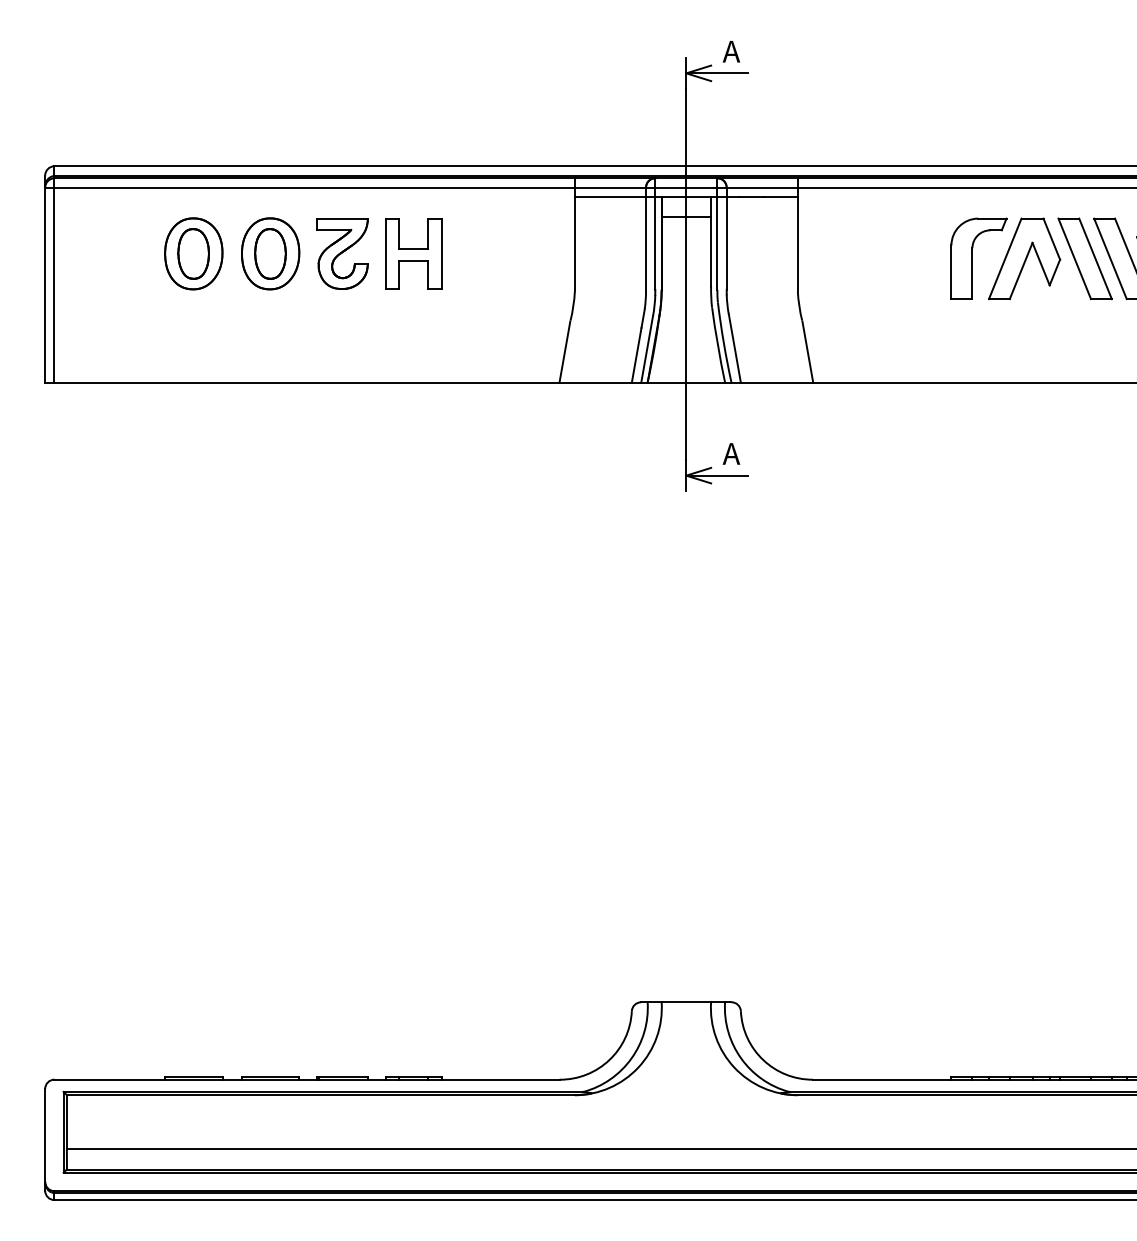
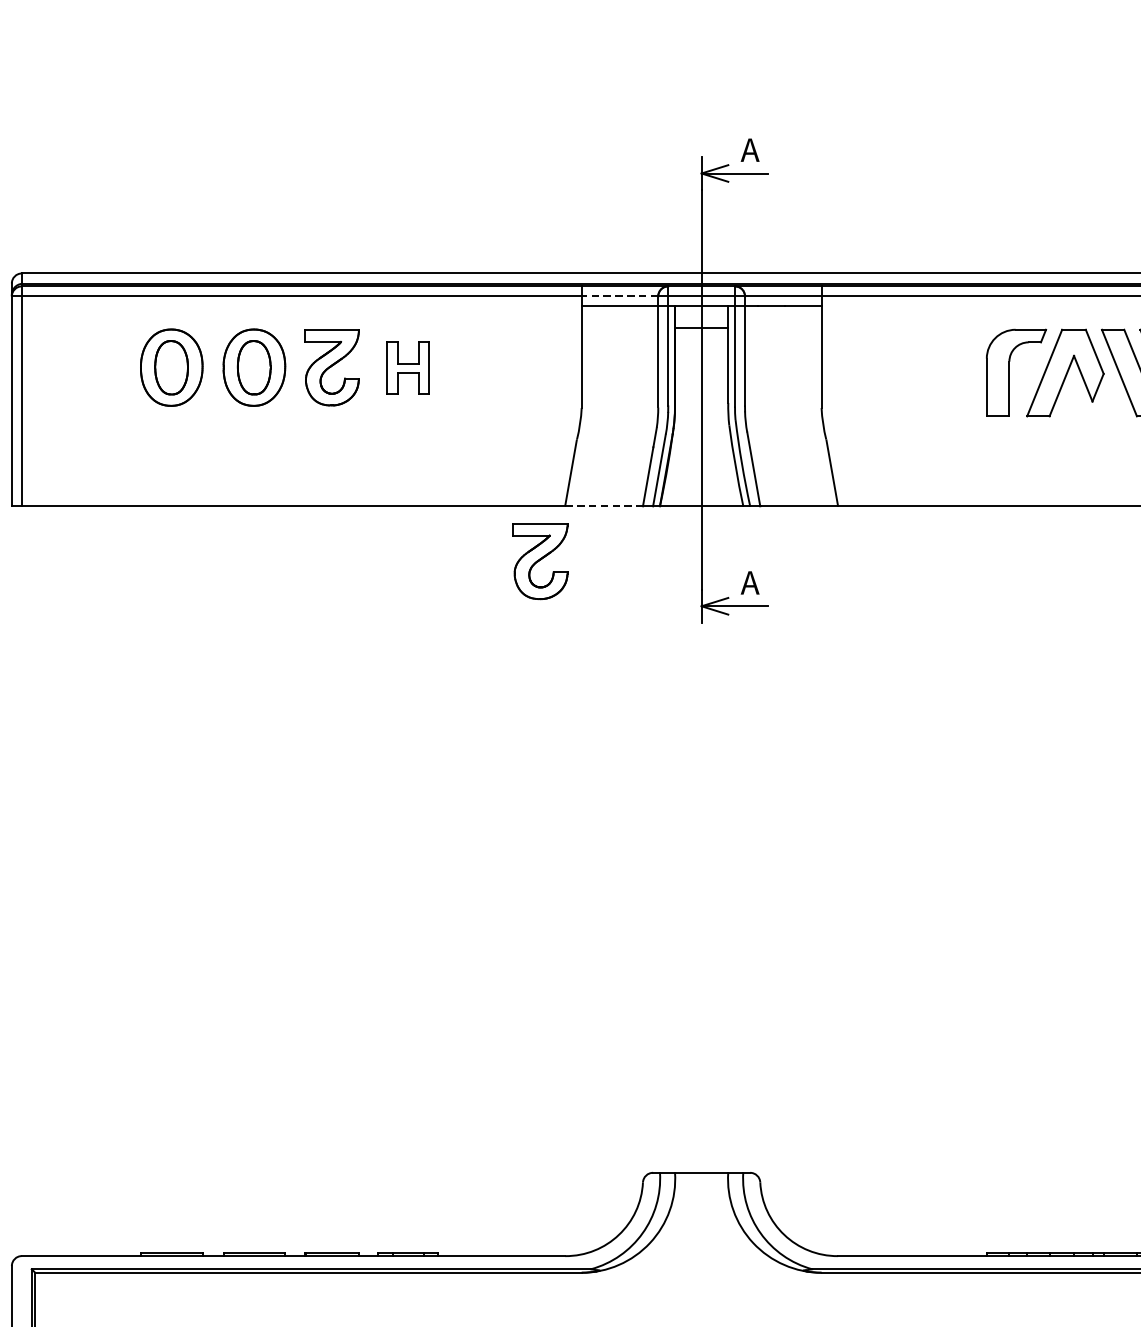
line: (610, 187) -> (620, 296), solid -> dashed
part: (413, 253) -> (408, 367), size x0.7
line: (595, 382) -> (603, 506), solid -> dashed
part: (536, 433) -> (540, 560), added

